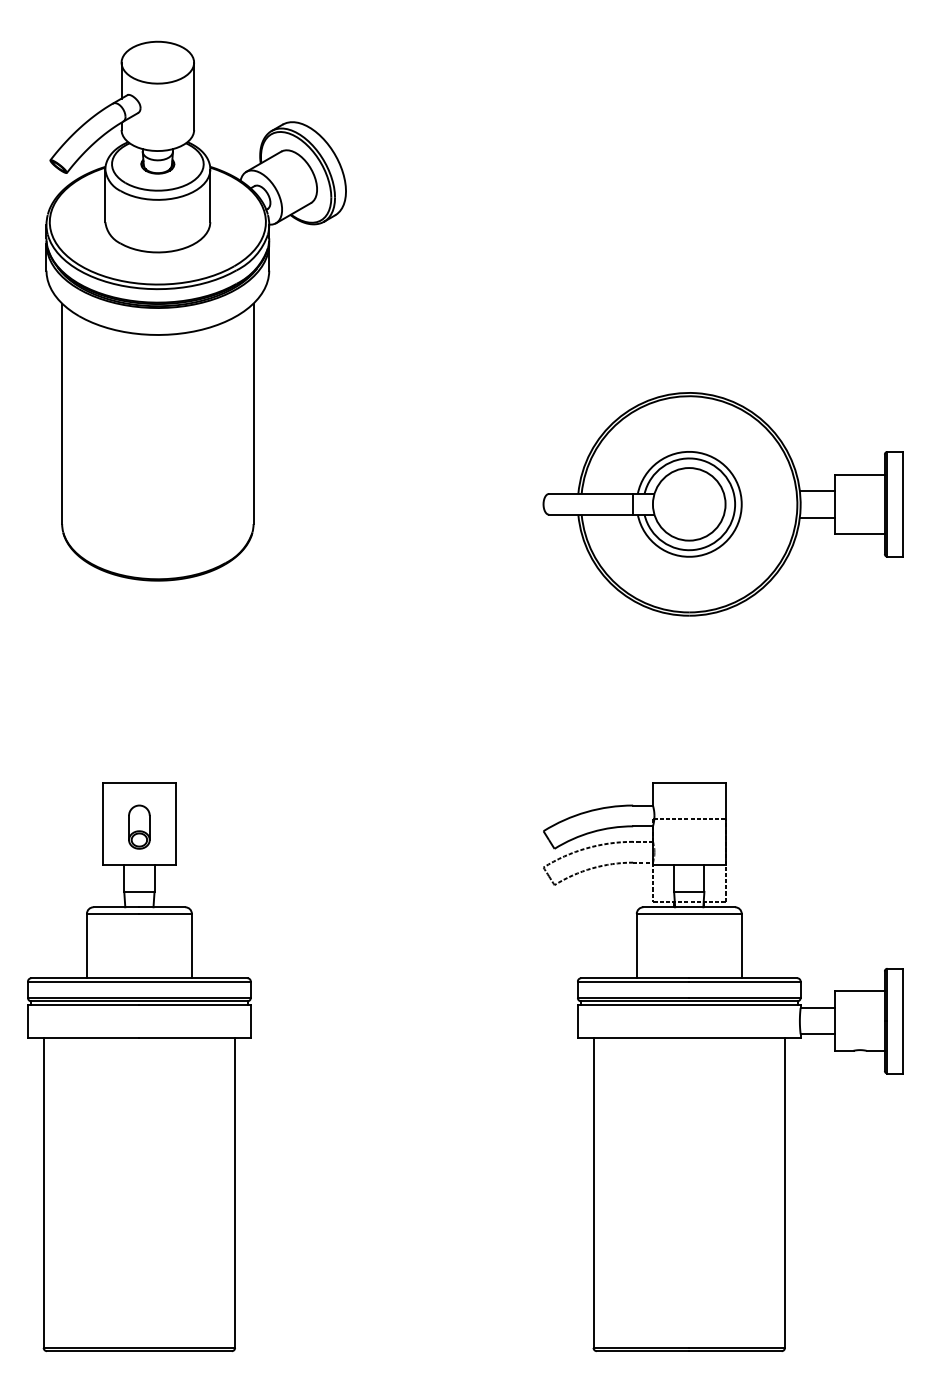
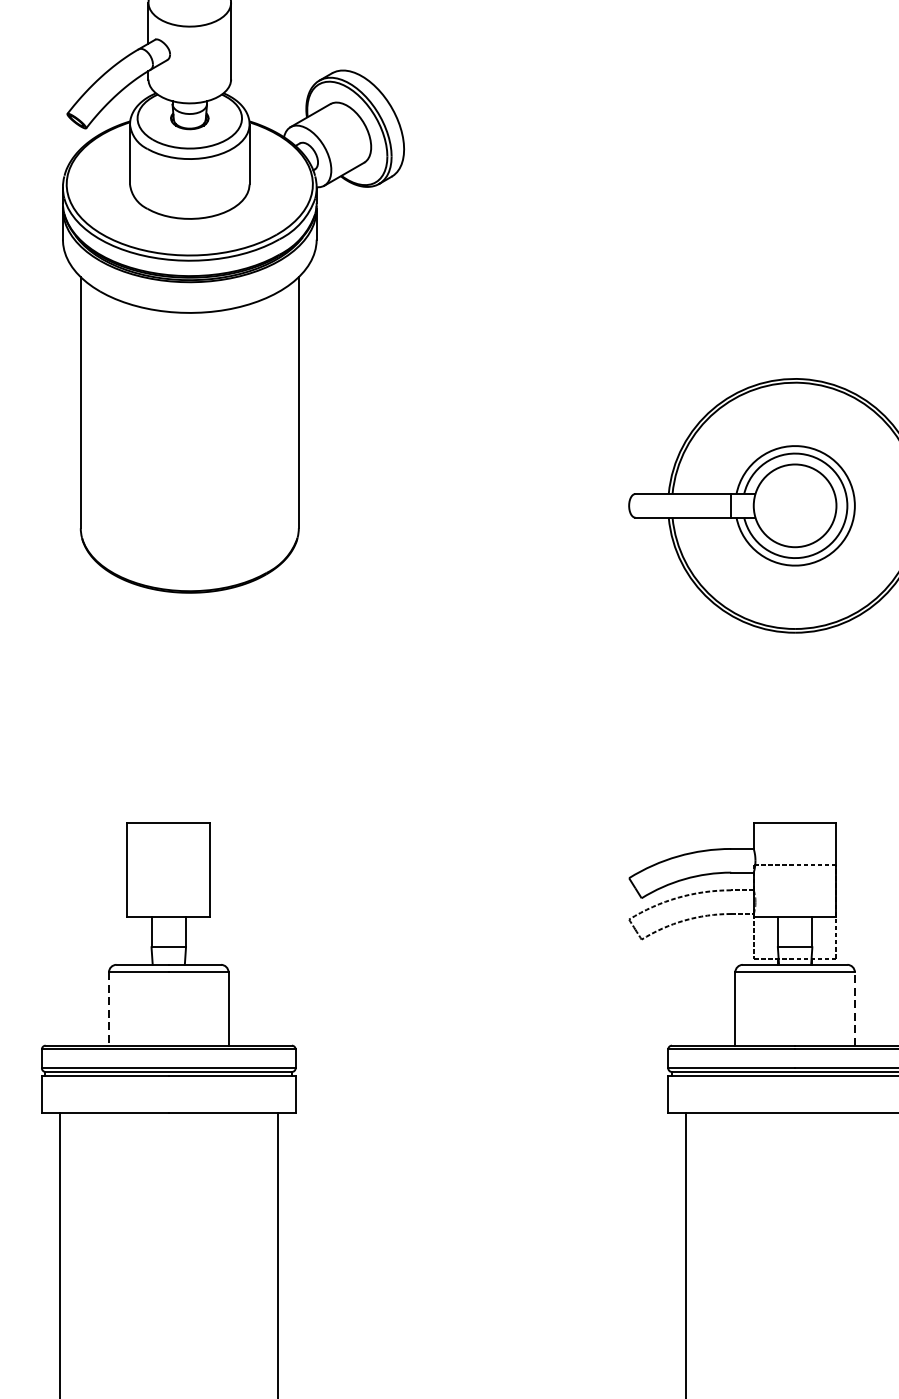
part: (139, 826) -> (168, 872), removed
line: (741, 945) -> (854, 1008), solid -> dashed
line: (86, 946) -> (108, 1009), solid -> dashed

